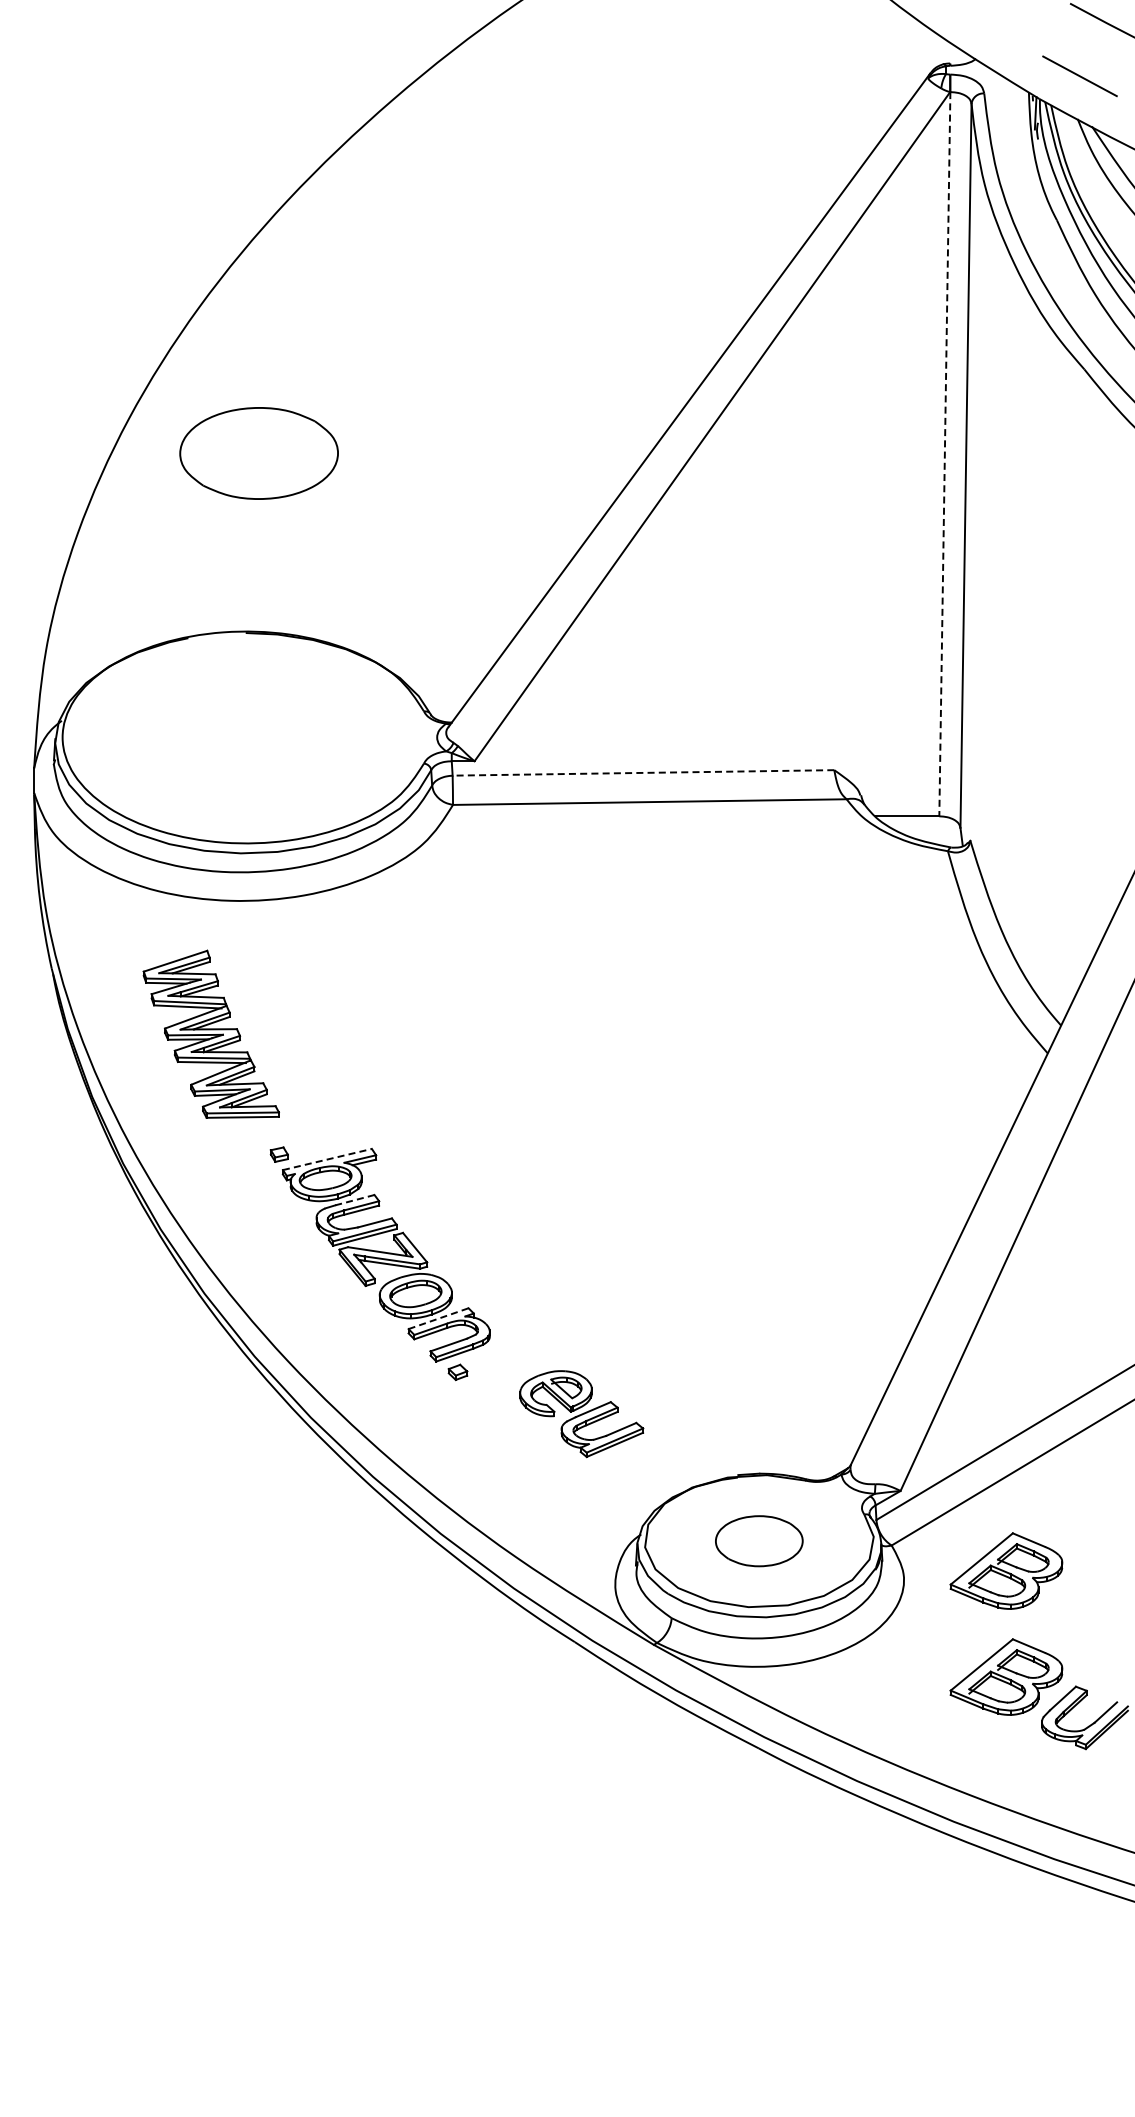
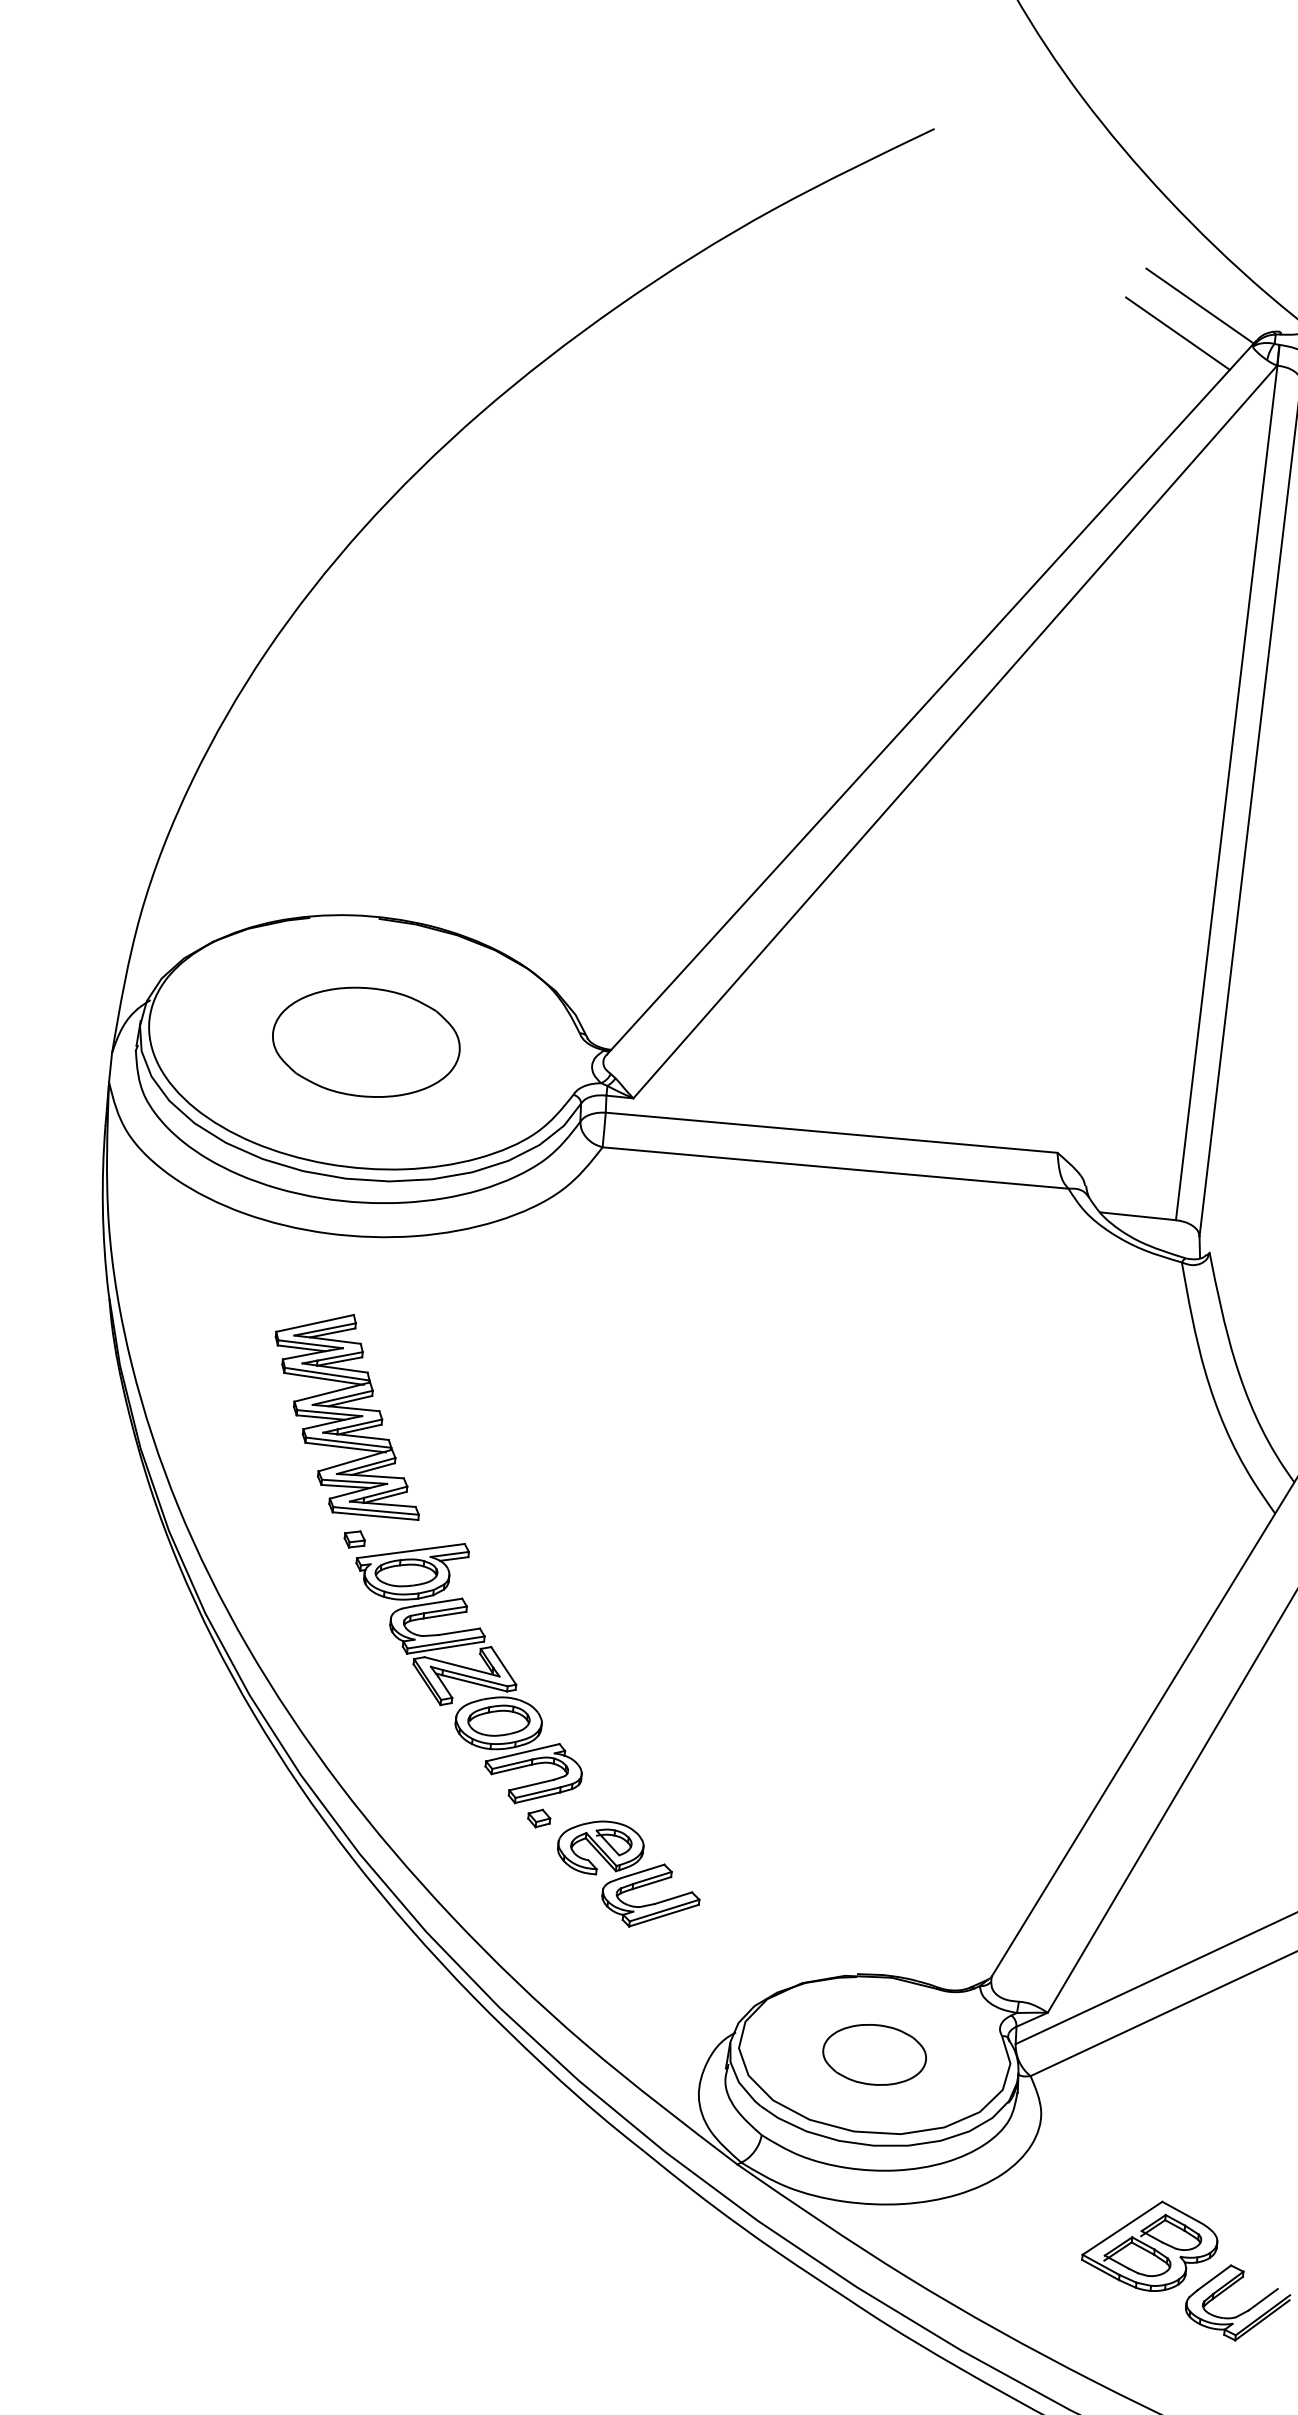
line: (880, 48) -> (1200, 305), added
line: (863, 73) -> (1177, 333), added
part: (258, 453) -> (365, 1042), moved
line: (944, 454) -> (1226, 793), dashed -> solid
line: (643, 772) -> (831, 1132), dashed -> solid
part: (210, 1033) -> (347, 1413), moved
line: (327, 1159) -> (410, 1551), dashed -> solid
line: (355, 1200) -> (439, 1602), dashed -> solid
line: (438, 1318) -> (522, 1752), dashed -> solid
part: (581, 1414) -> (628, 1875), moved
part: (1006, 1570) -> (1163, 2119), removed

